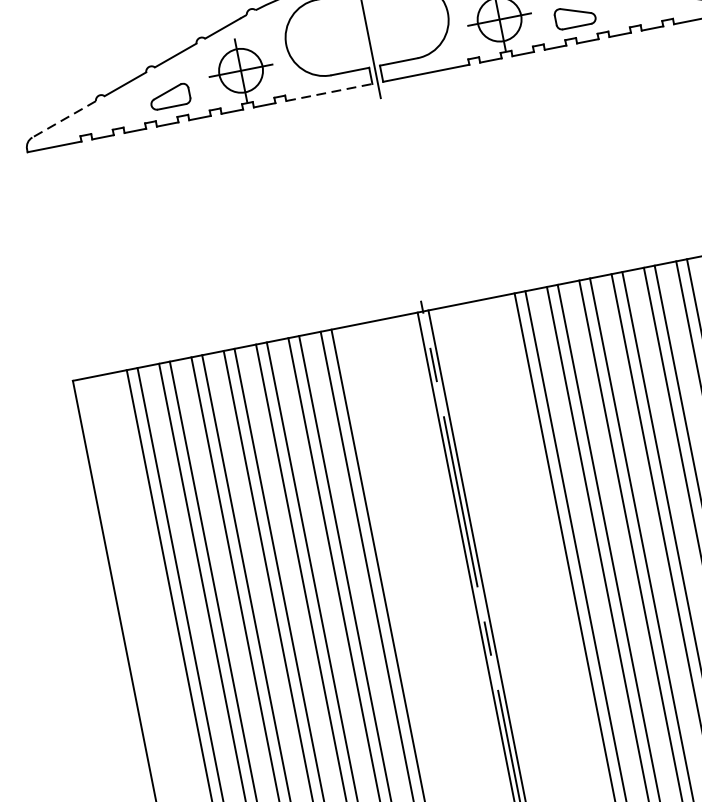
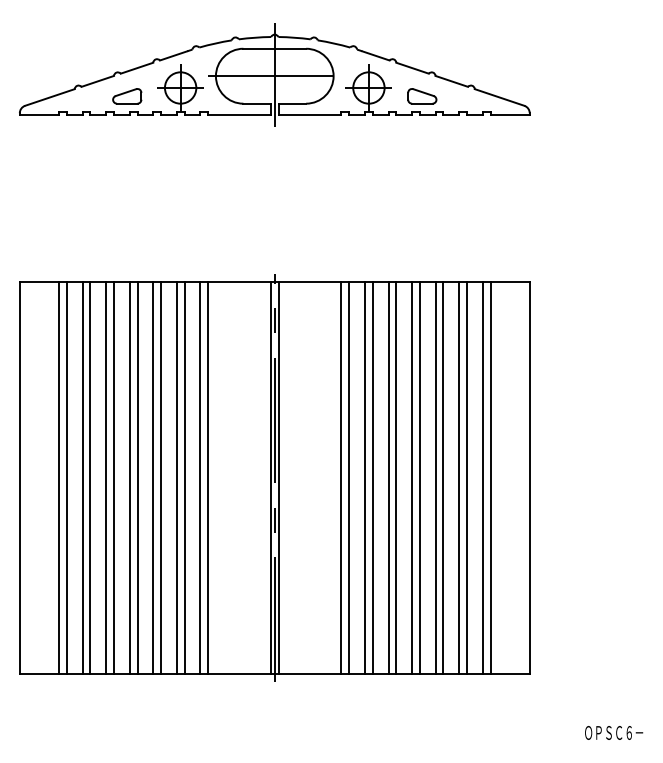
line: (366, 29) -> (274, 76), added
line: (329, 92) -> (239, 115), dashed -> solid
line: (63, 119) -> (49, 97), dashed -> solid

